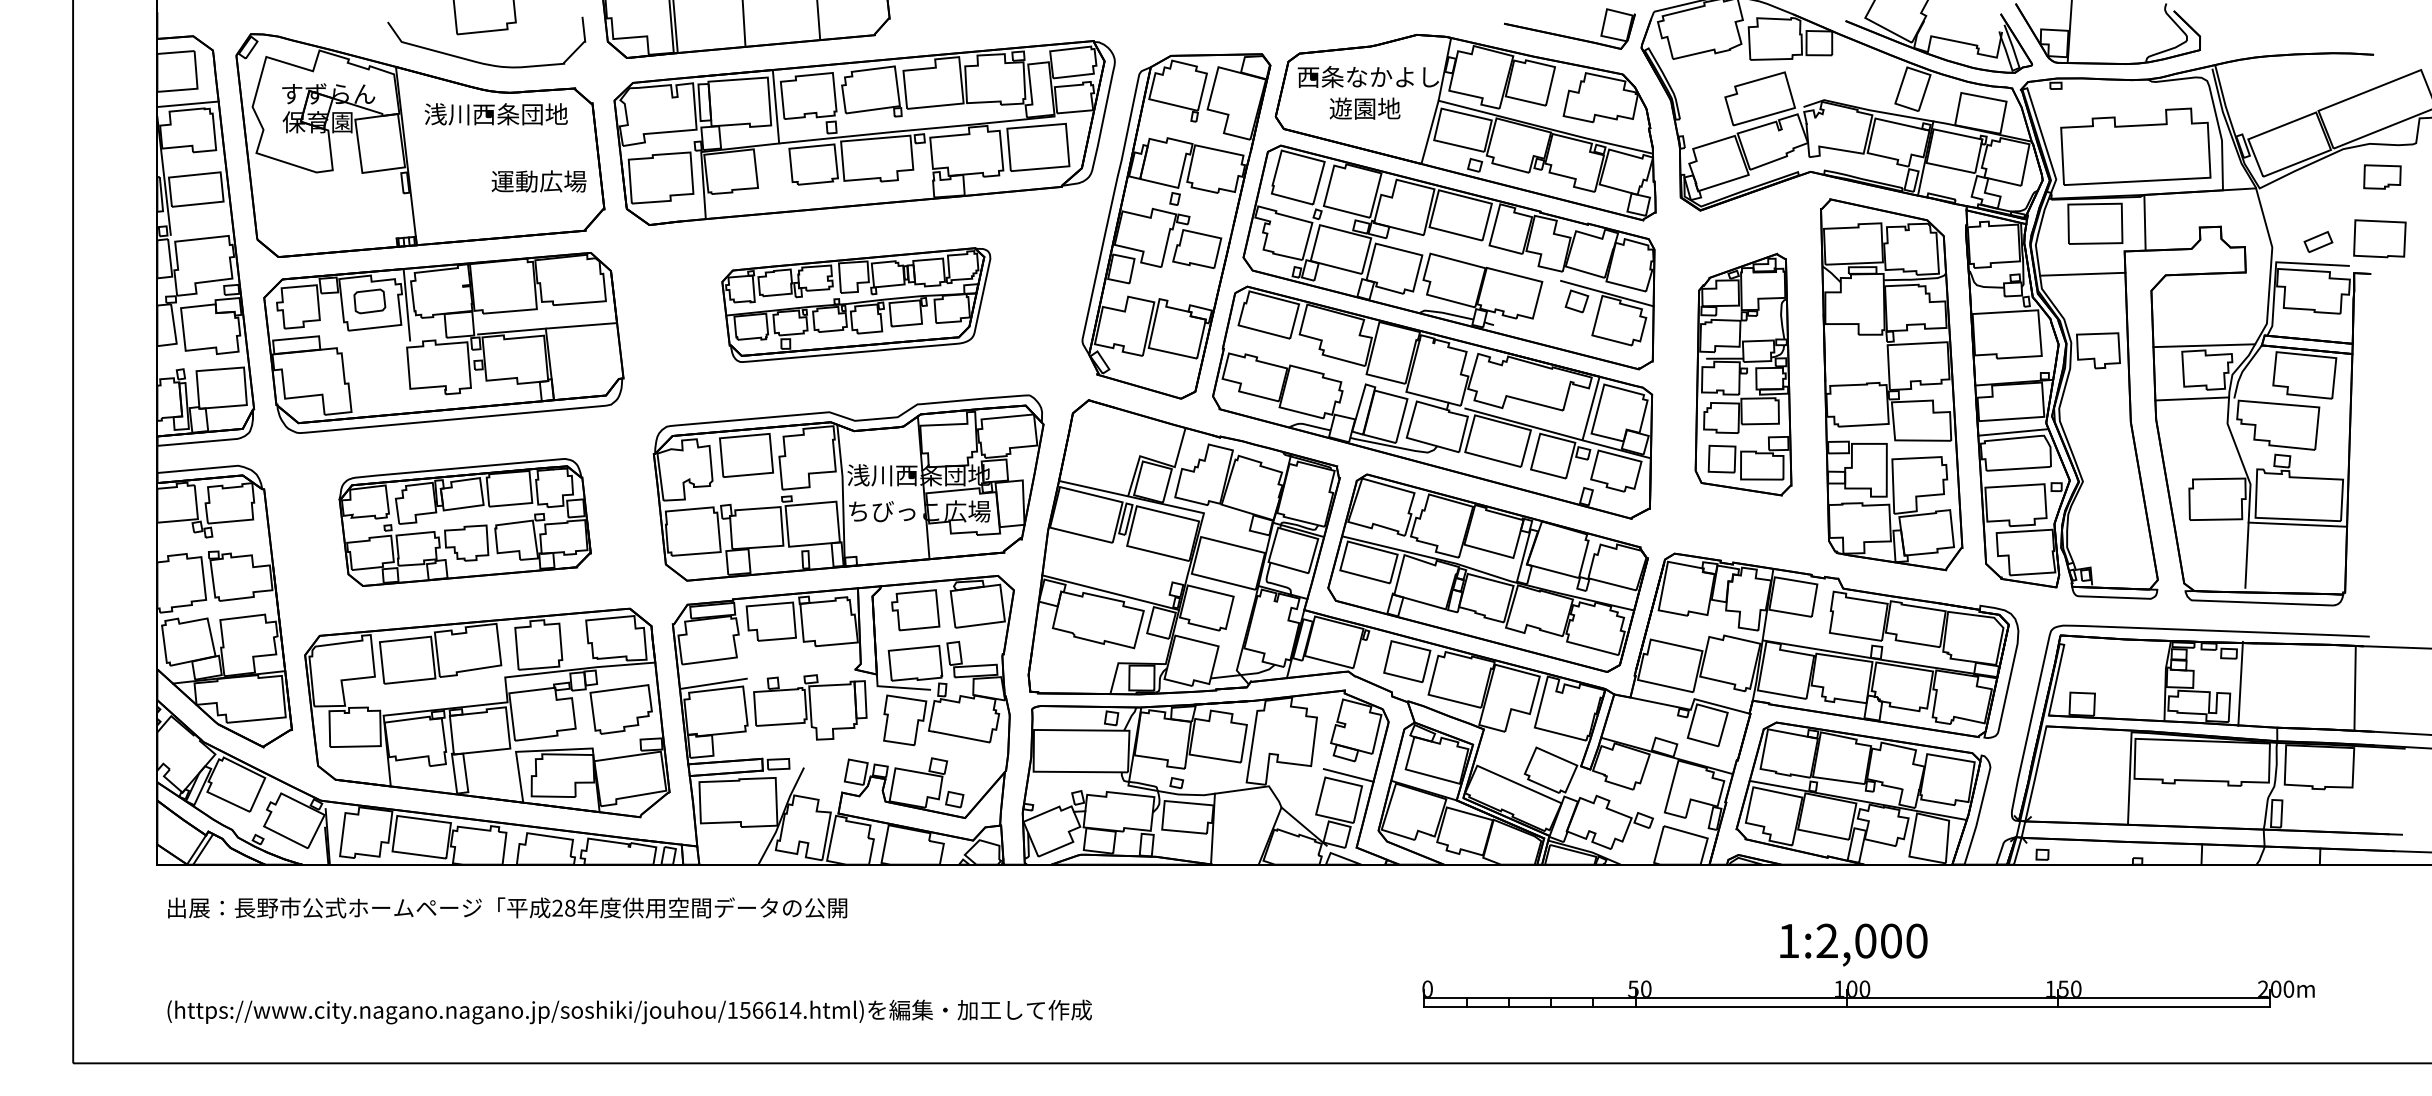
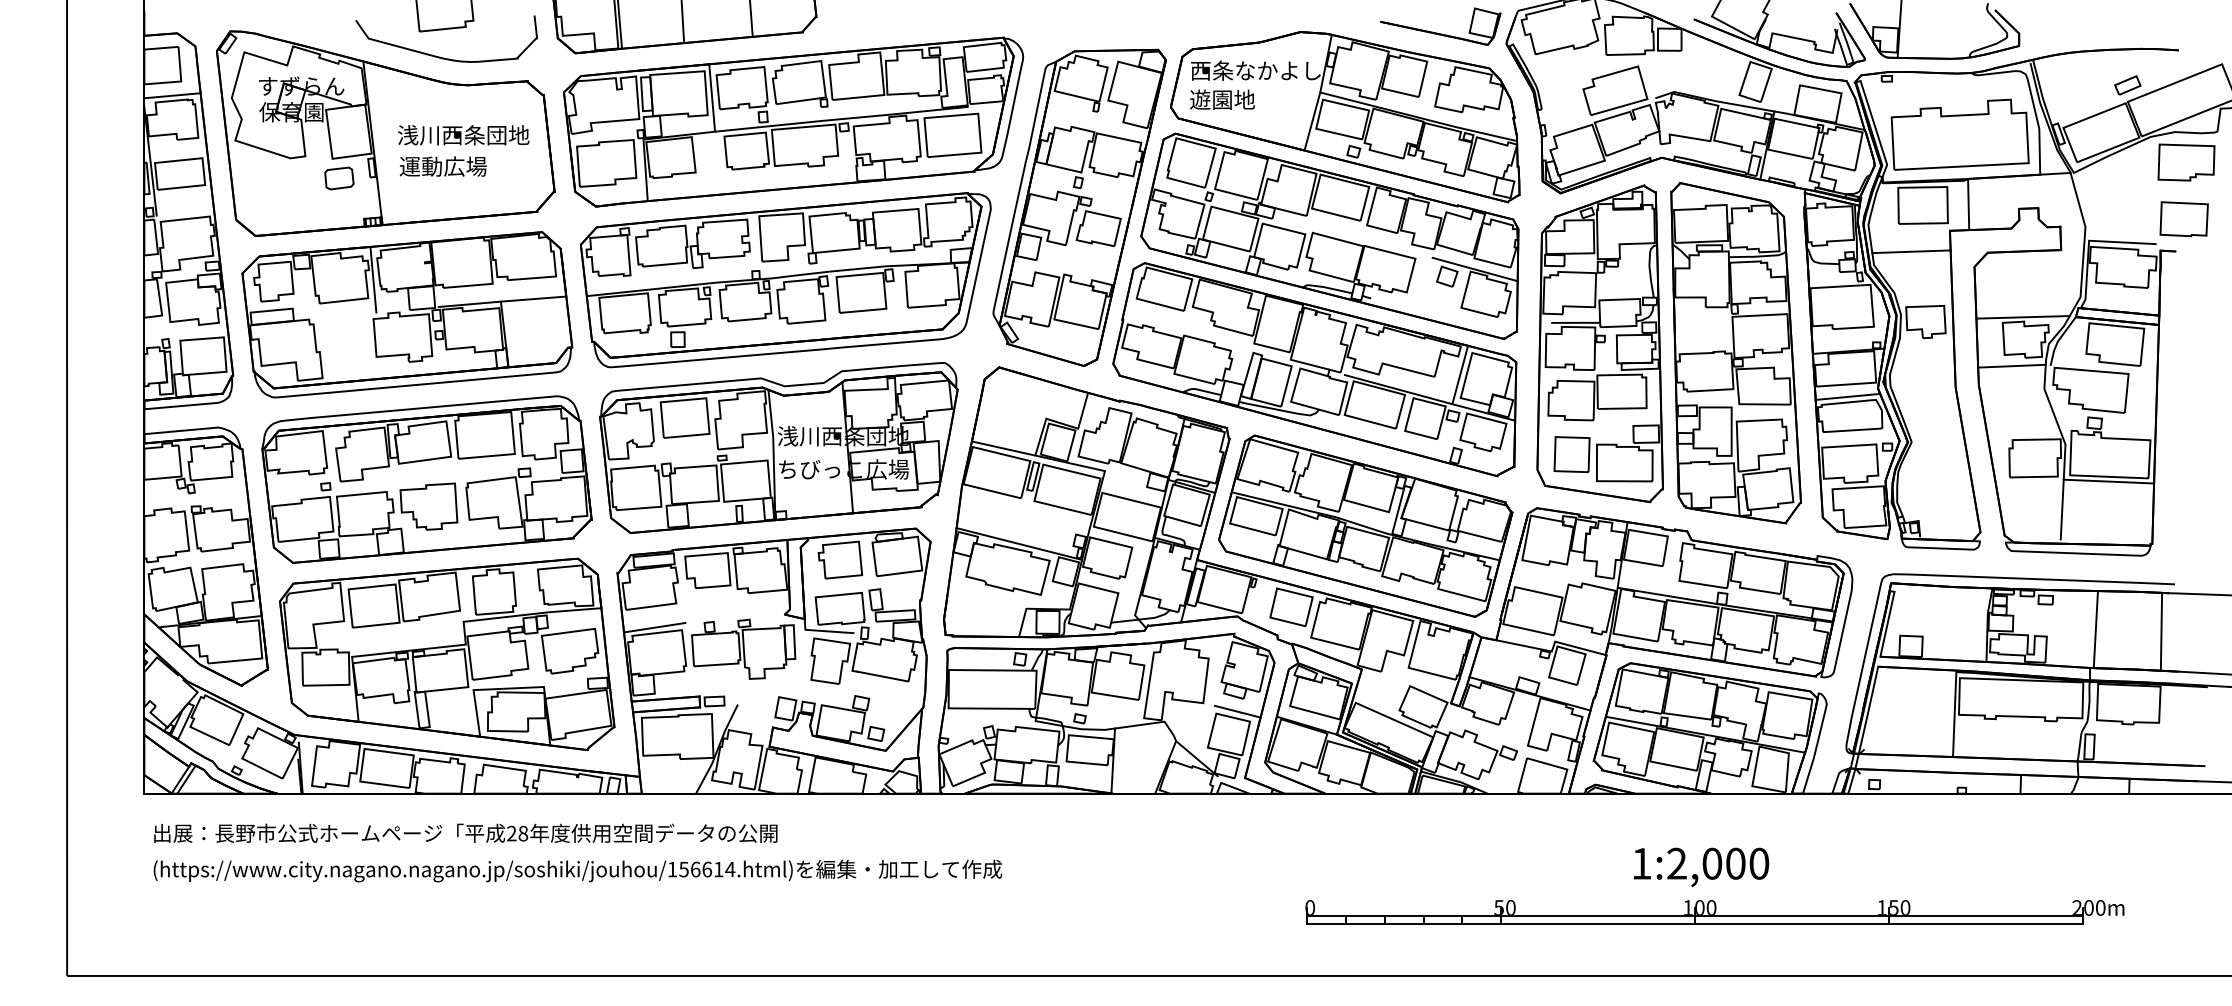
text: (1364, 108) -> (1222, 99), moved
text: (495, 114) -> (462, 135), moved
part: (2382, 176) -> (2186, 162), size x1.67
text: (538, 181) -> (442, 166), moved
part: (2318, 241) -> (2127, 84), moved
part: (369, 301) -> (339, 178), moved
part: (856, 304) -> (786, 279), size x1.67
part: (1743, 374) -> (1600, 343), size x1.43
part: (464, 522) -> (426, 479), size x1.43
line: (2240, 683) -> (2095, 629), moved
text: (629, 1011) -> (577, 870), moved

